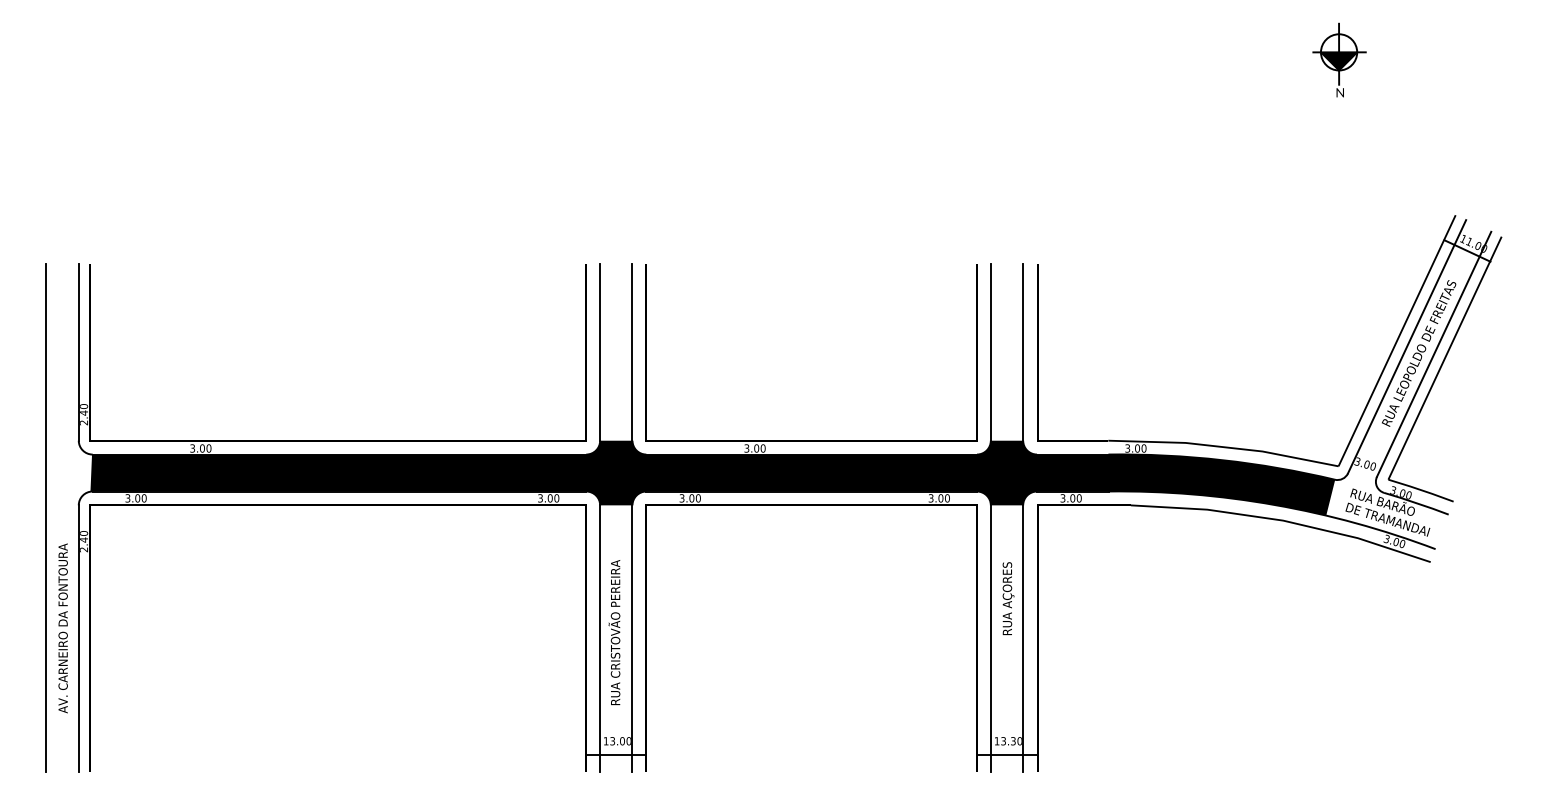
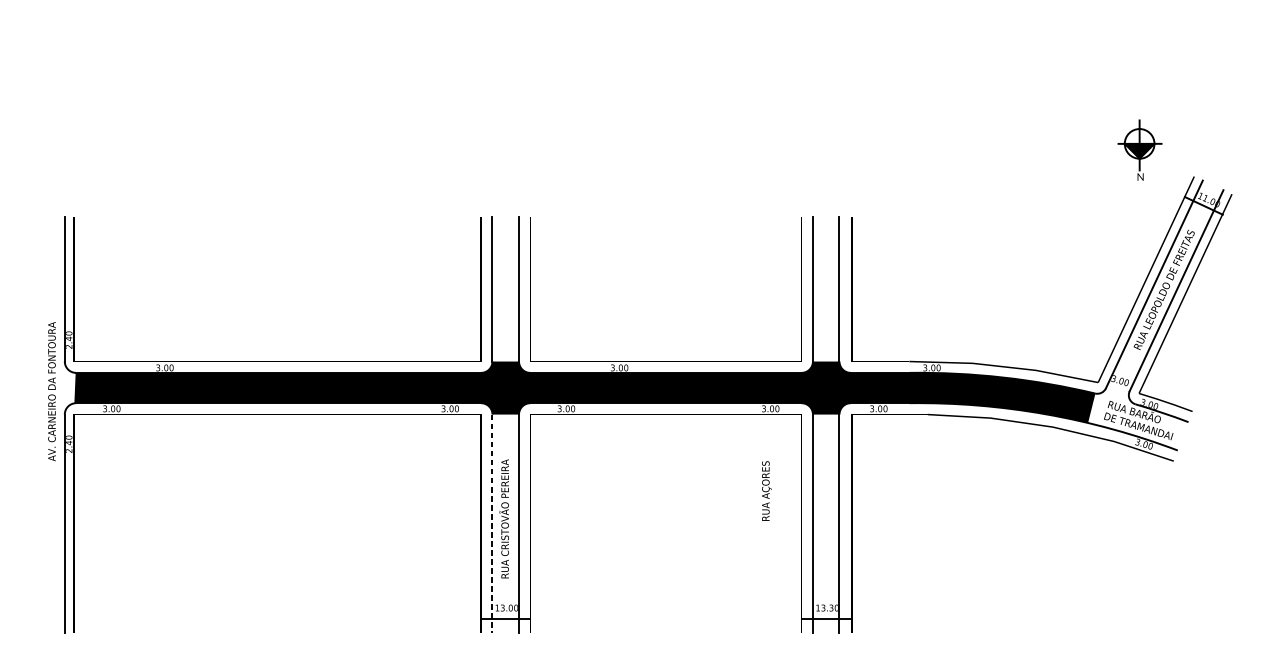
part: (1339, 59) -> (1139, 149), moved
line: (46, 518) -> (38, 425), removed
text: (1008, 598) -> (766, 490), moved
text: (62, 628) -> (51, 391), moved
line: (600, 639) -> (492, 524), solid -> dashed

